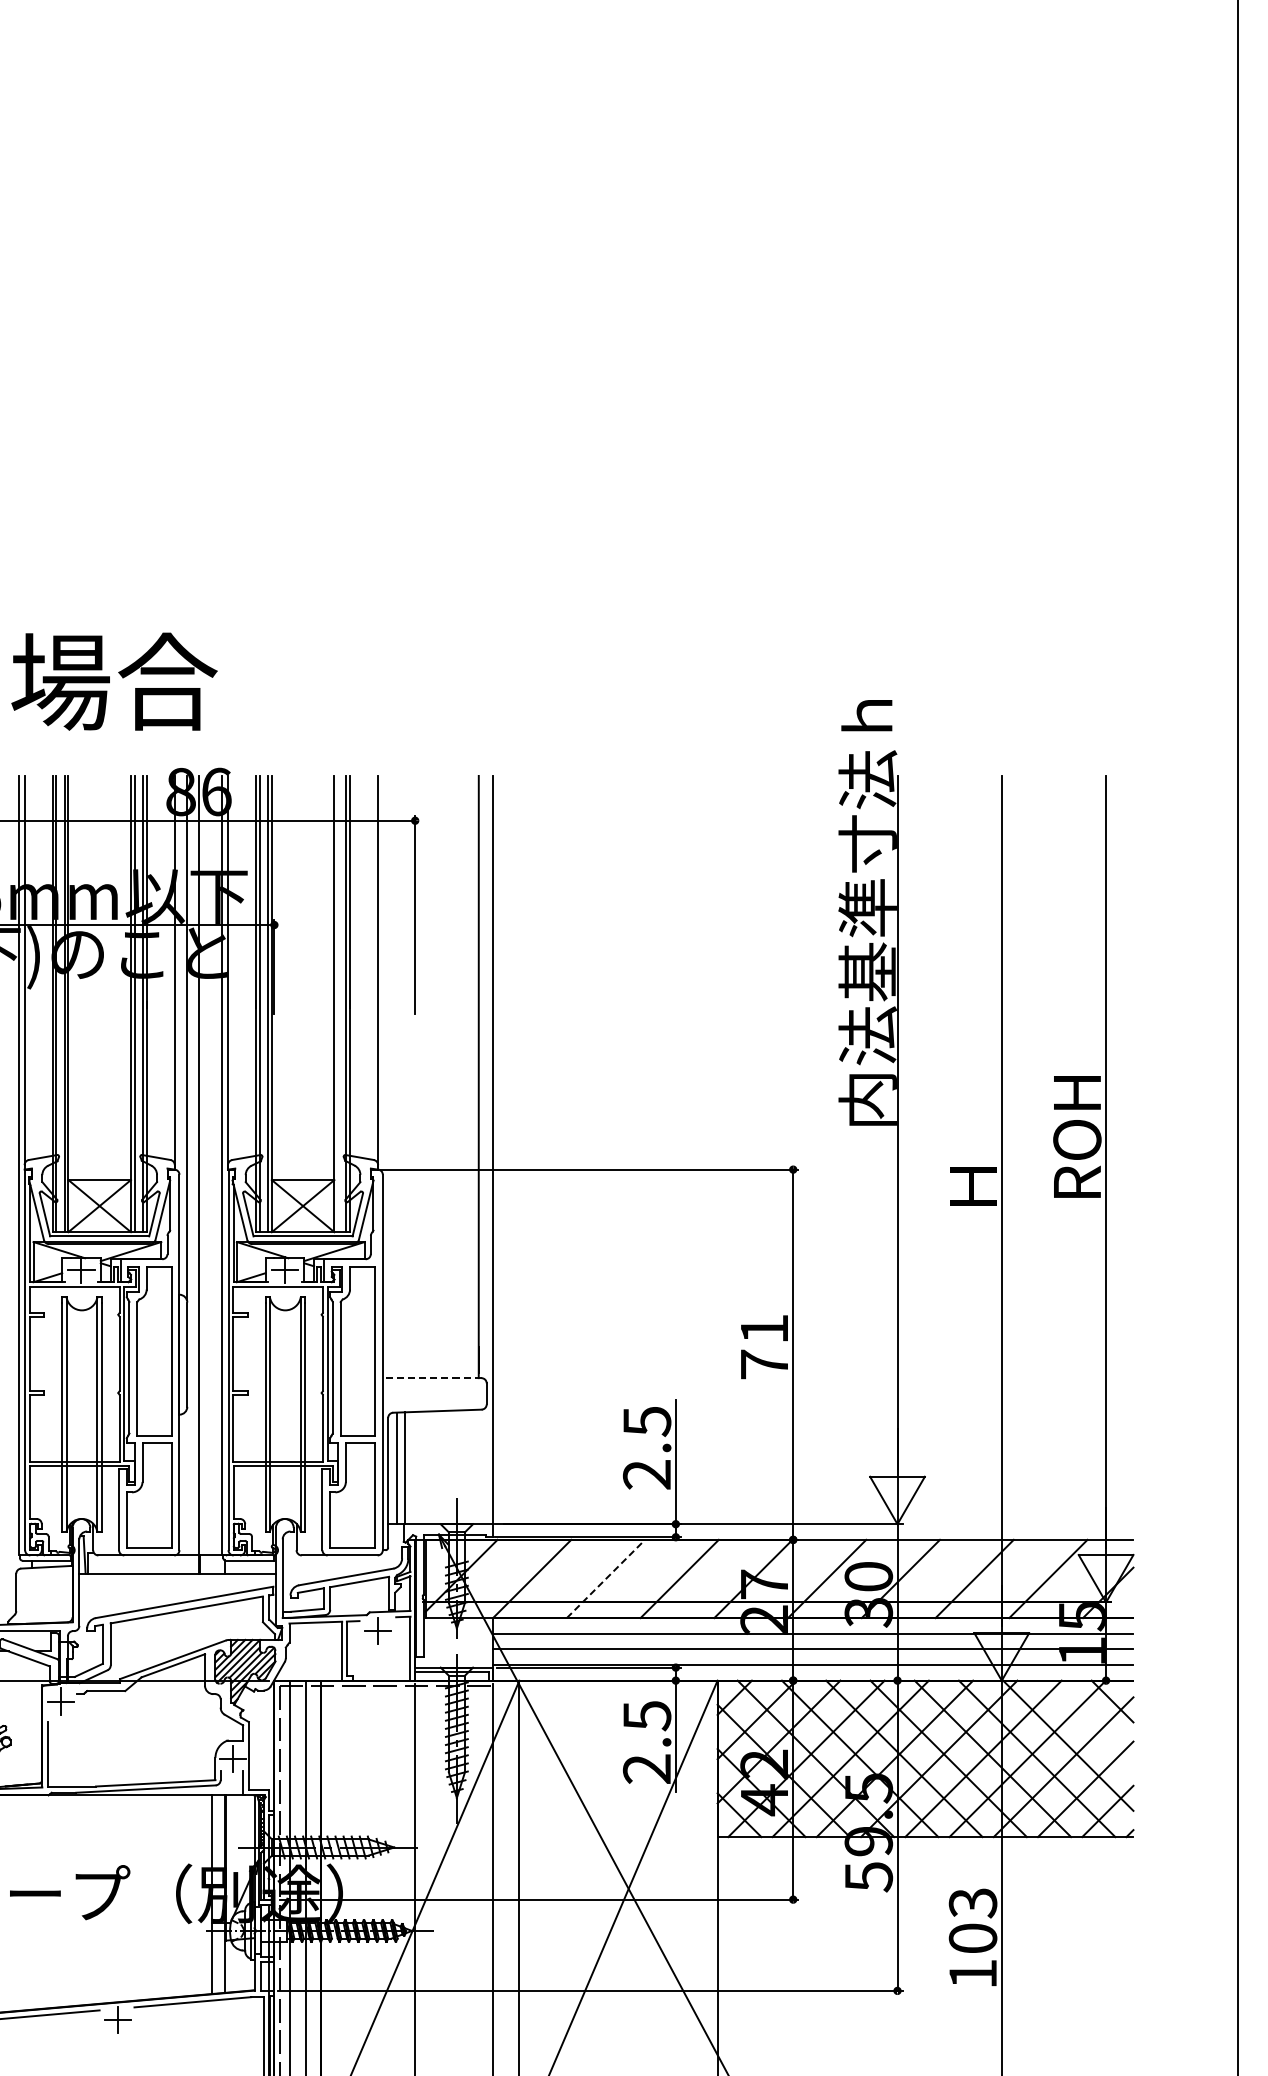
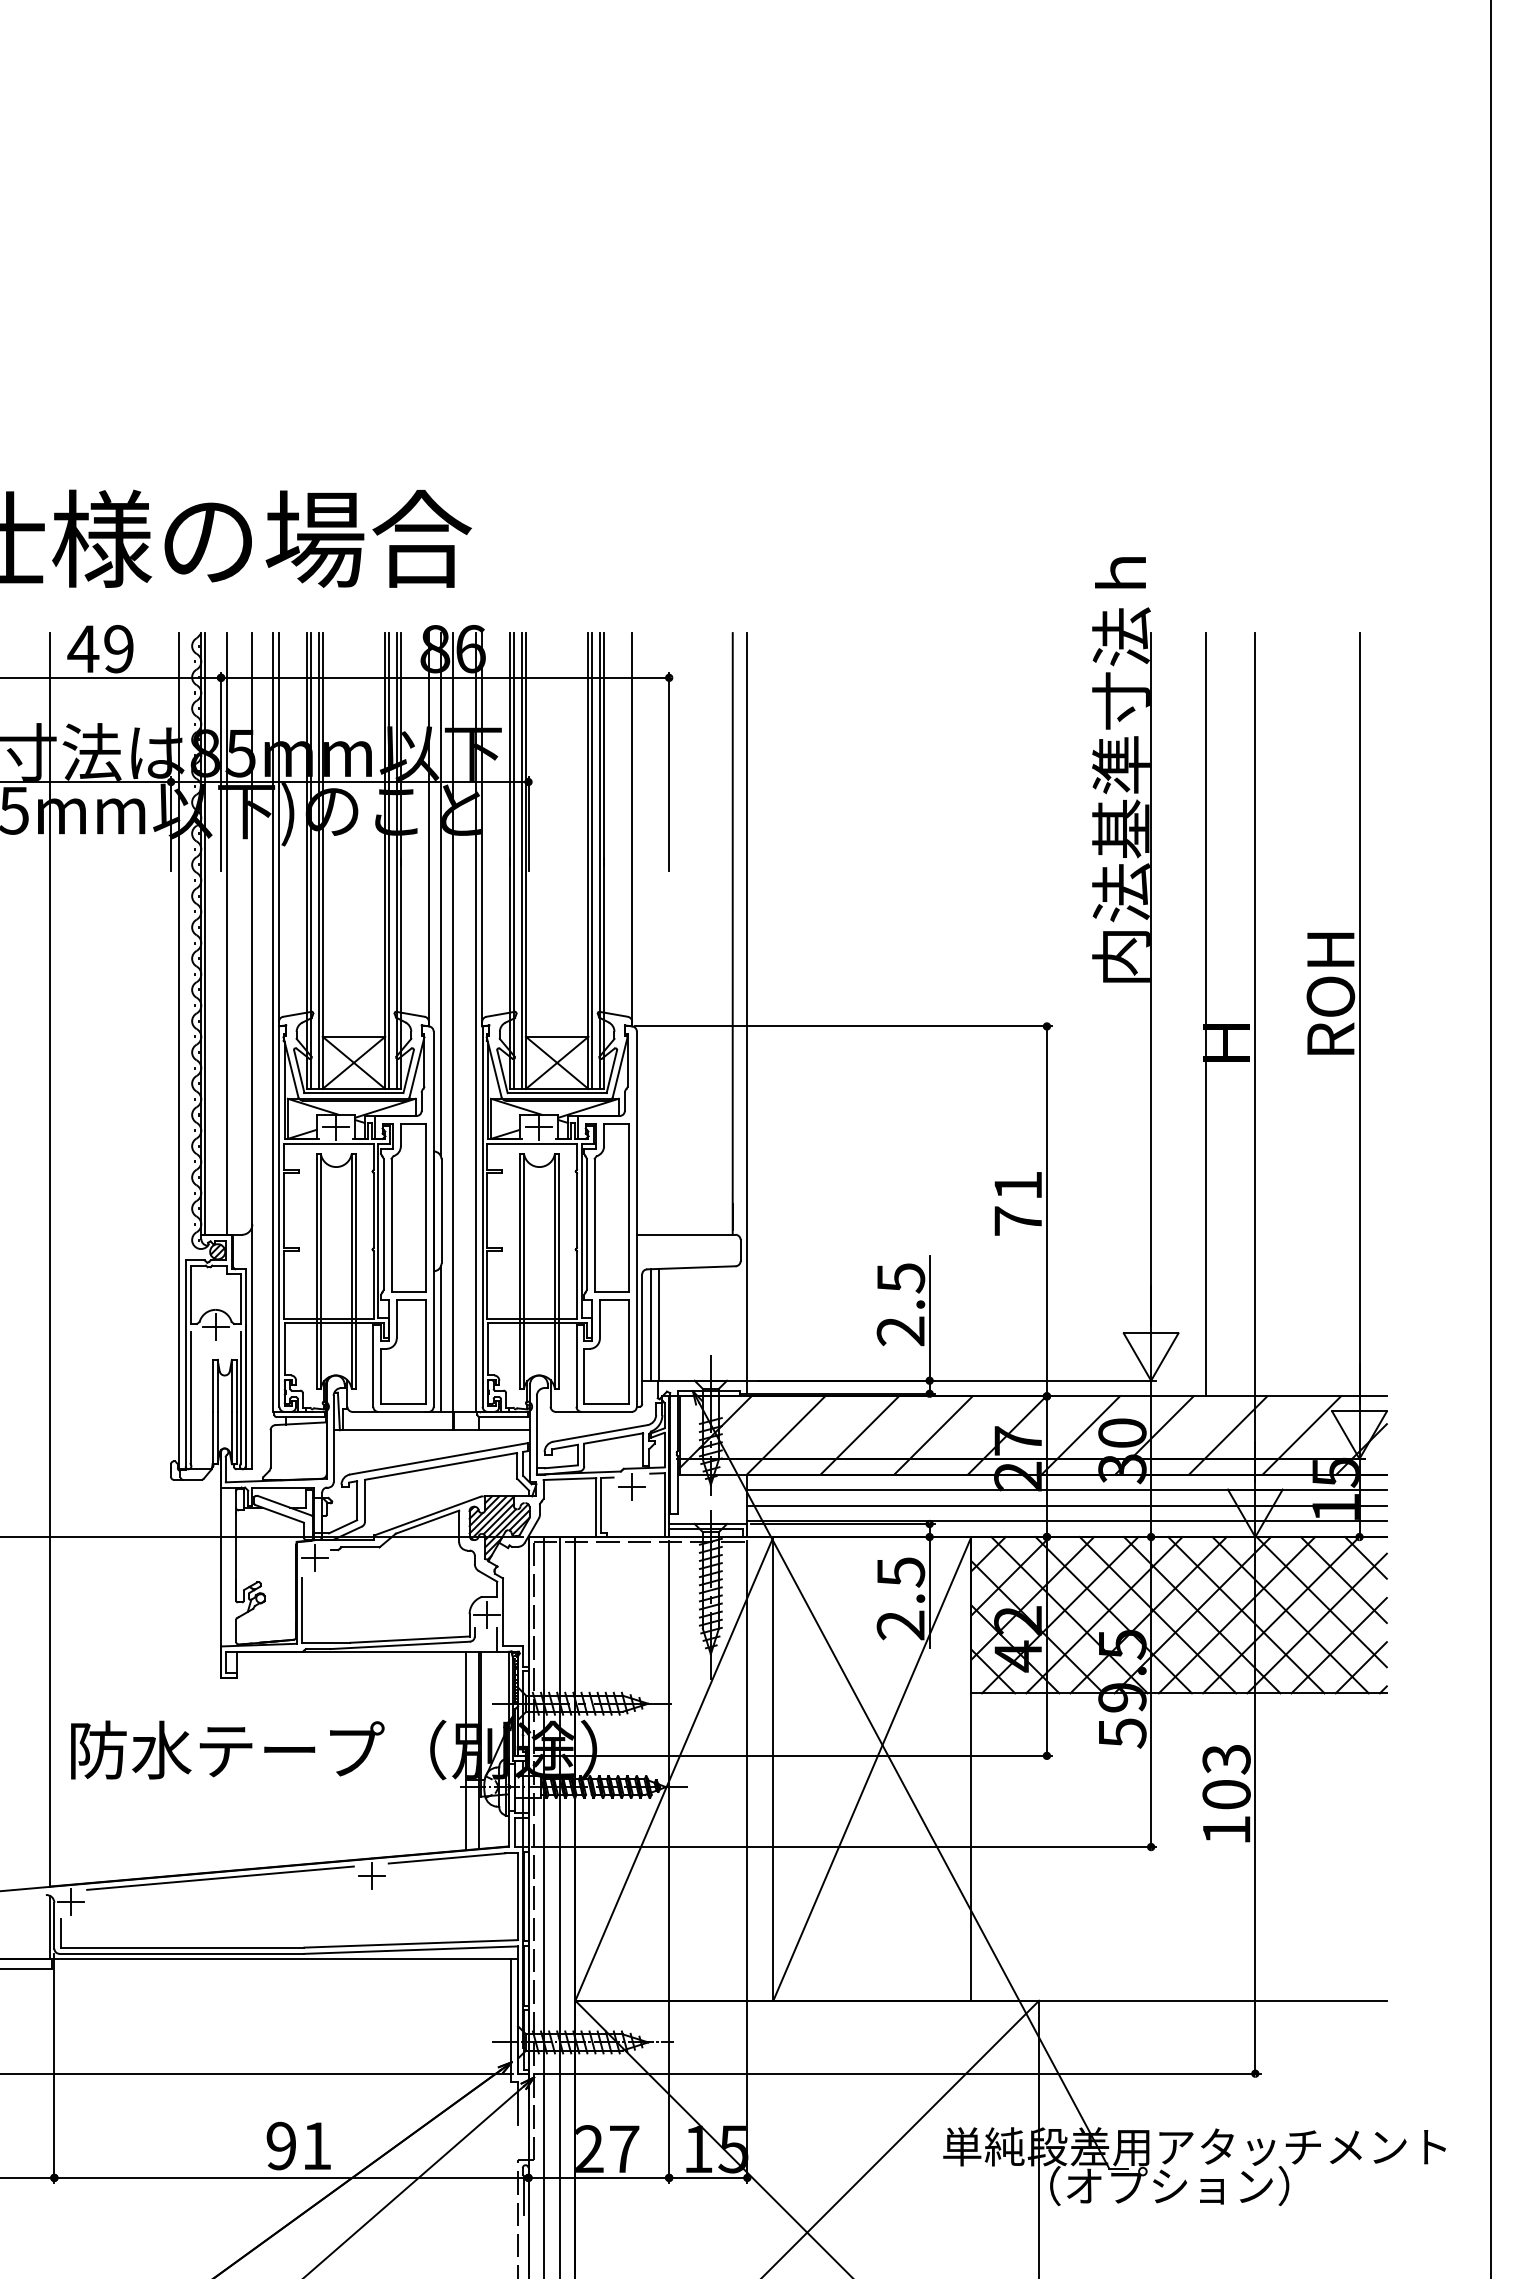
line: (338, 1003) -> (592, 860), added
line: (951, 1157) -> (1205, 1014), added
line: (431, 1377) -> (685, 1234), dashed -> solid
line: (186, 1481) -> (440, 1338), added
line: (606, 1579) -> (860, 1435), dashed -> solid
line: (1090, 1724) -> (1343, 1580), added

